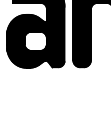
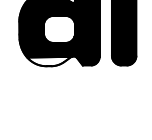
fill: (28, 63) -> (49, 60), removed

